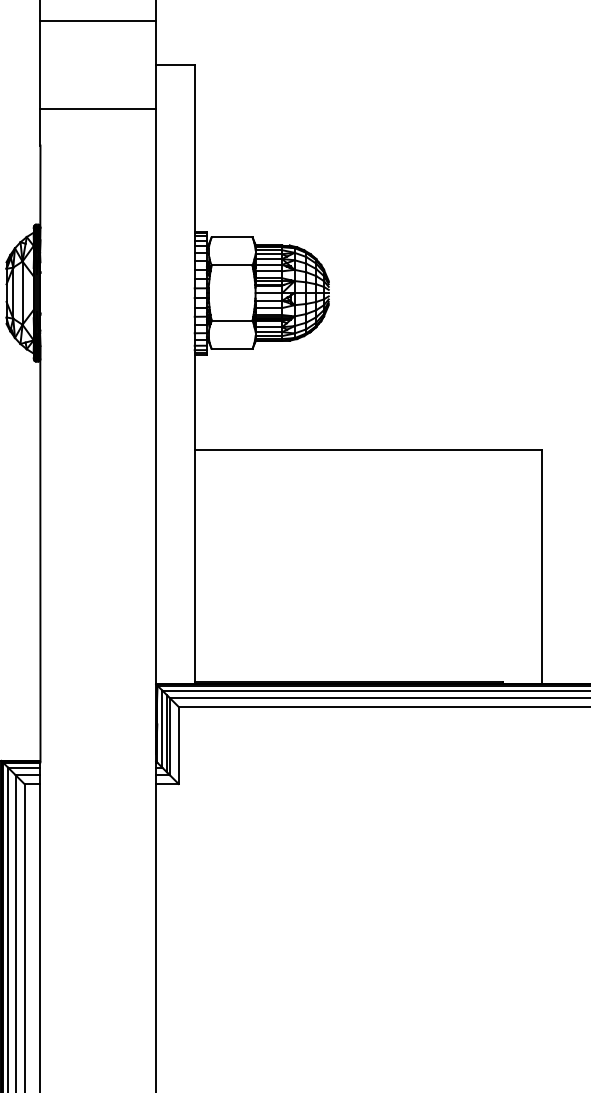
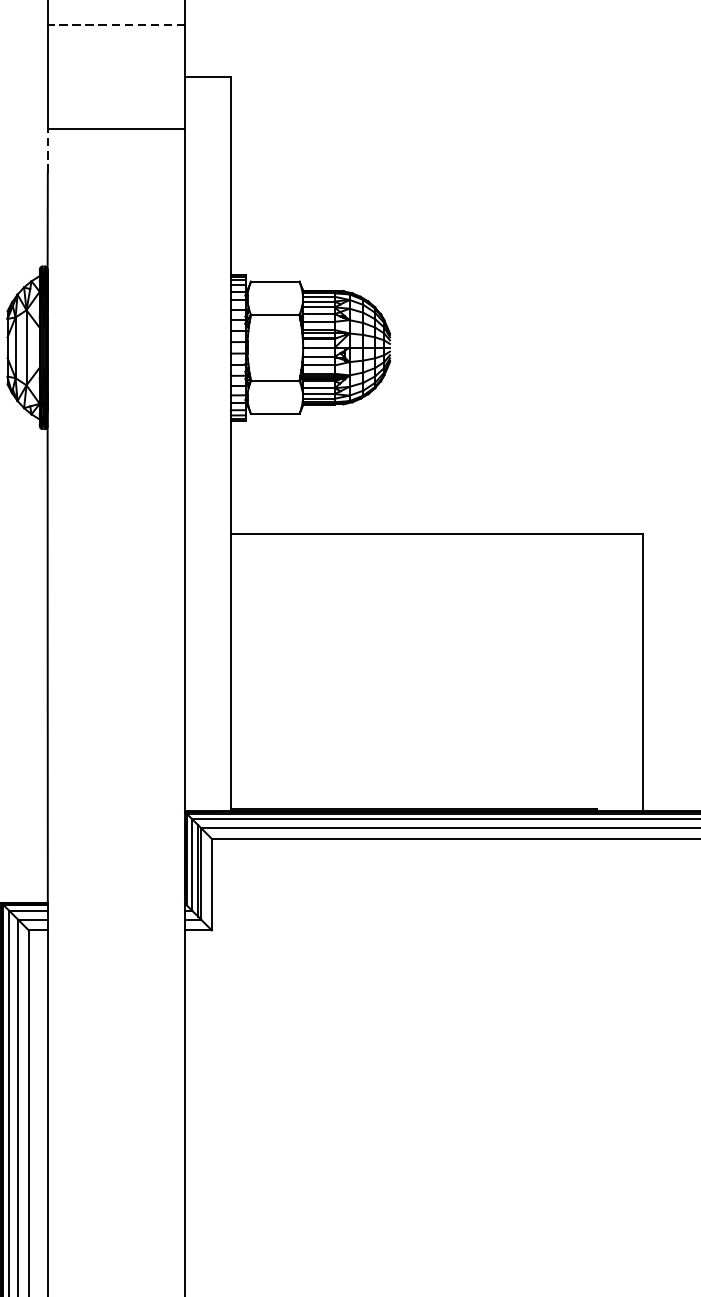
line: (98, 21) -> (116, 25), solid -> dashed
line: (40, 126) -> (47, 150), solid -> dashed

